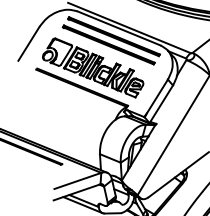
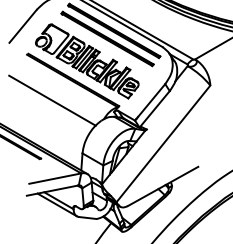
line: (65, 108) -> (52, 100), added

